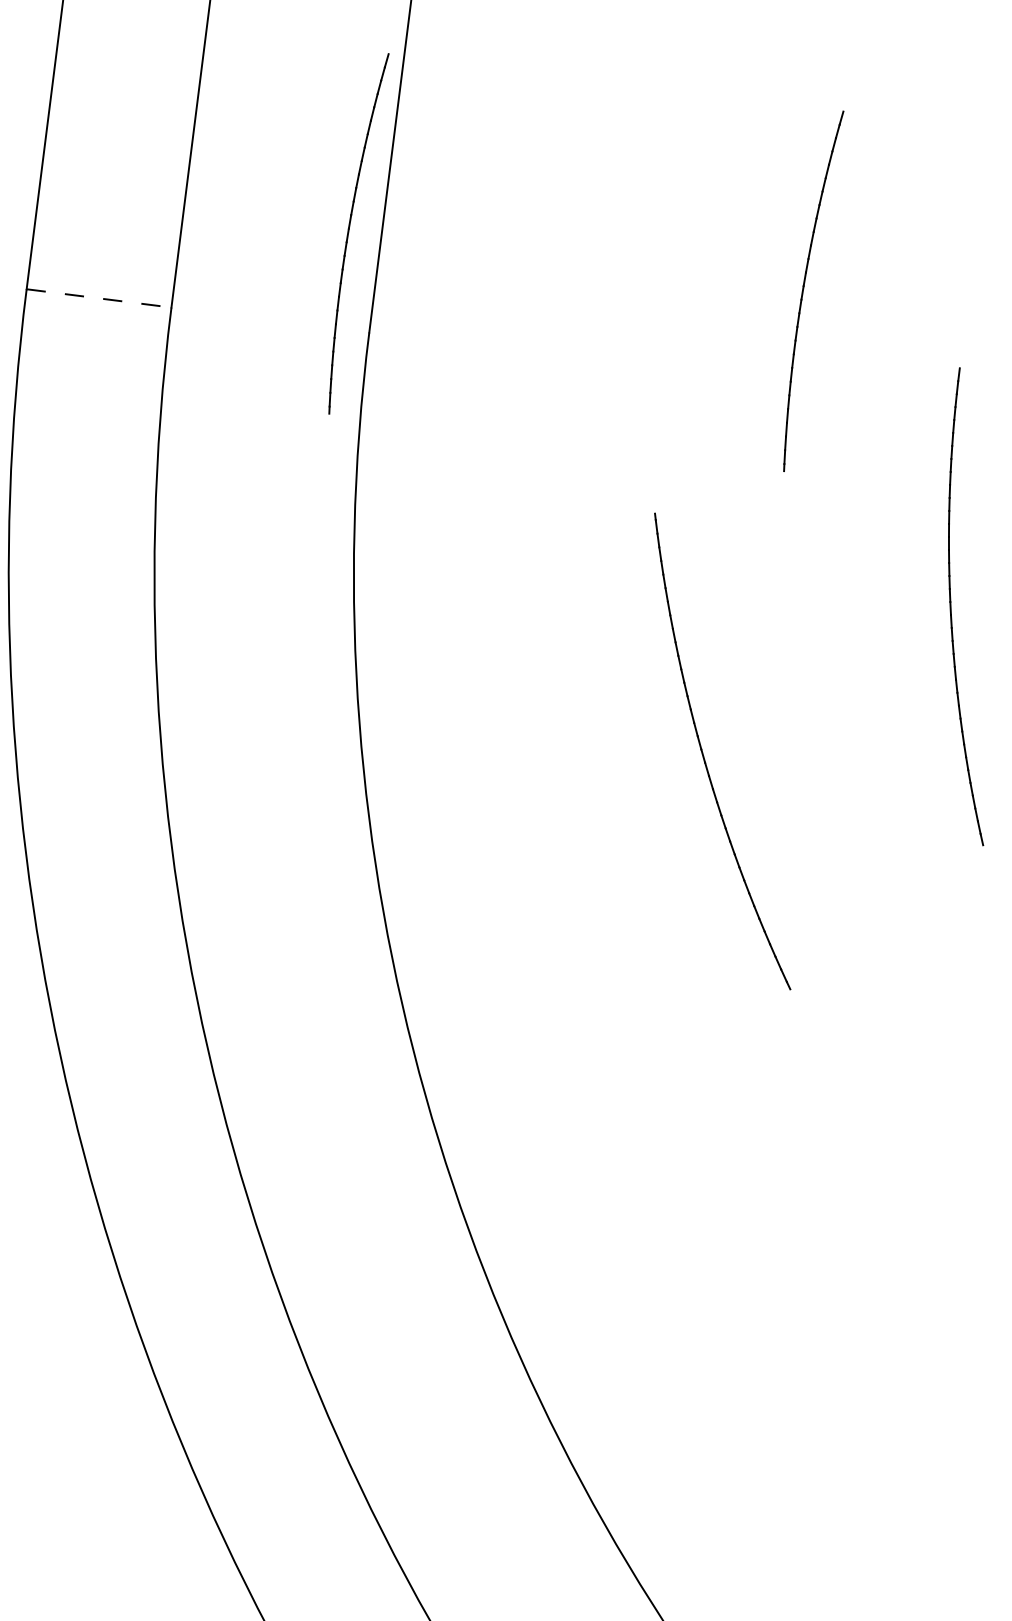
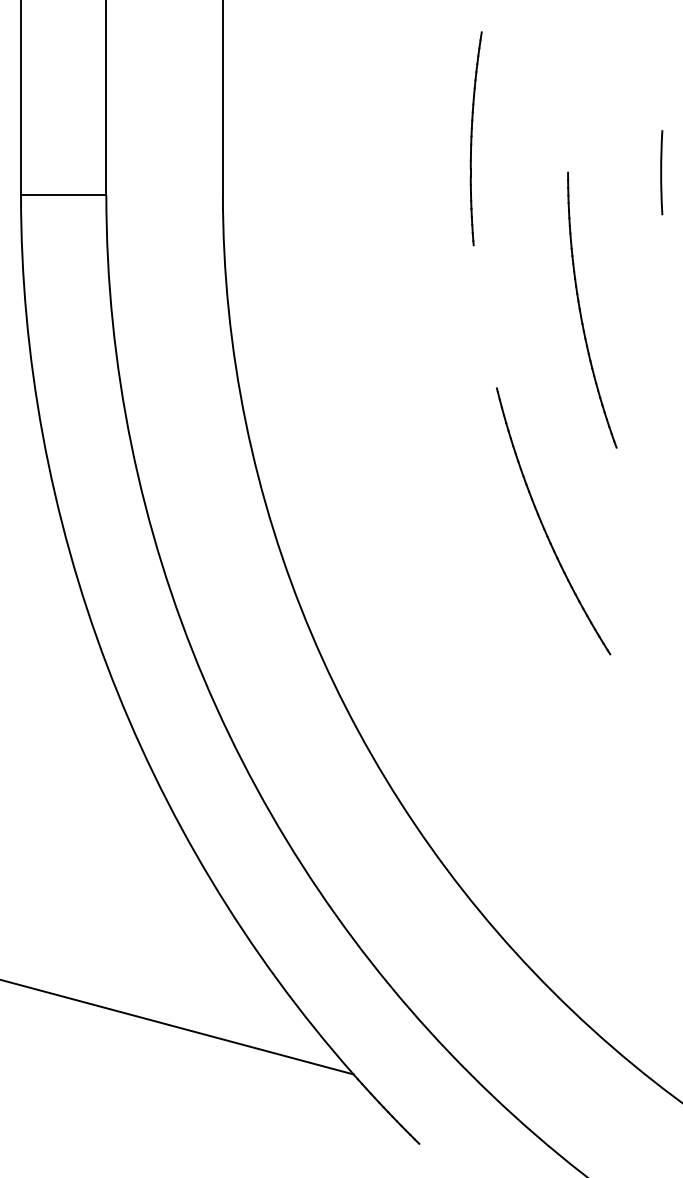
part: (355, 232) -> (207, 138), removed
line: (98, 298) -> (63, 195), dashed -> solid
part: (706, 758) -> (544, 526), moved

